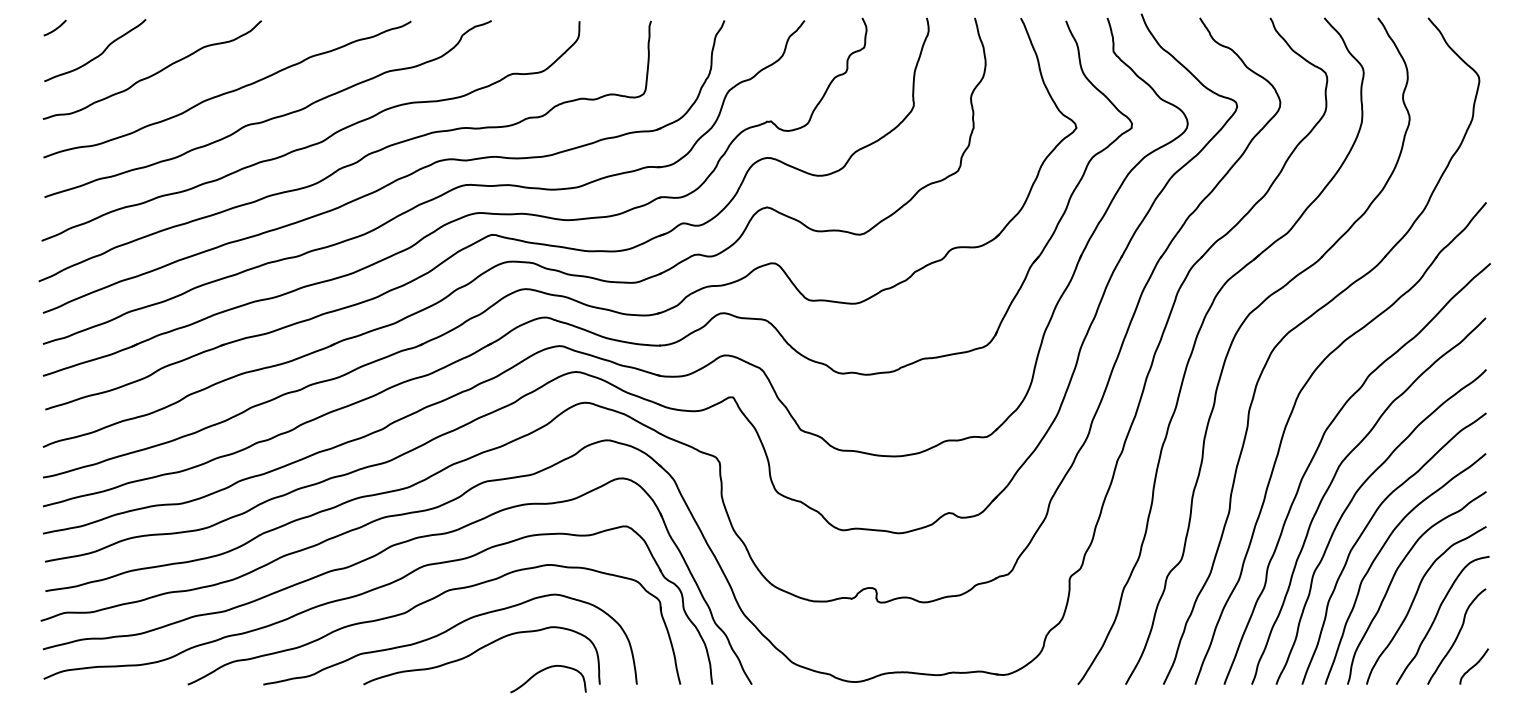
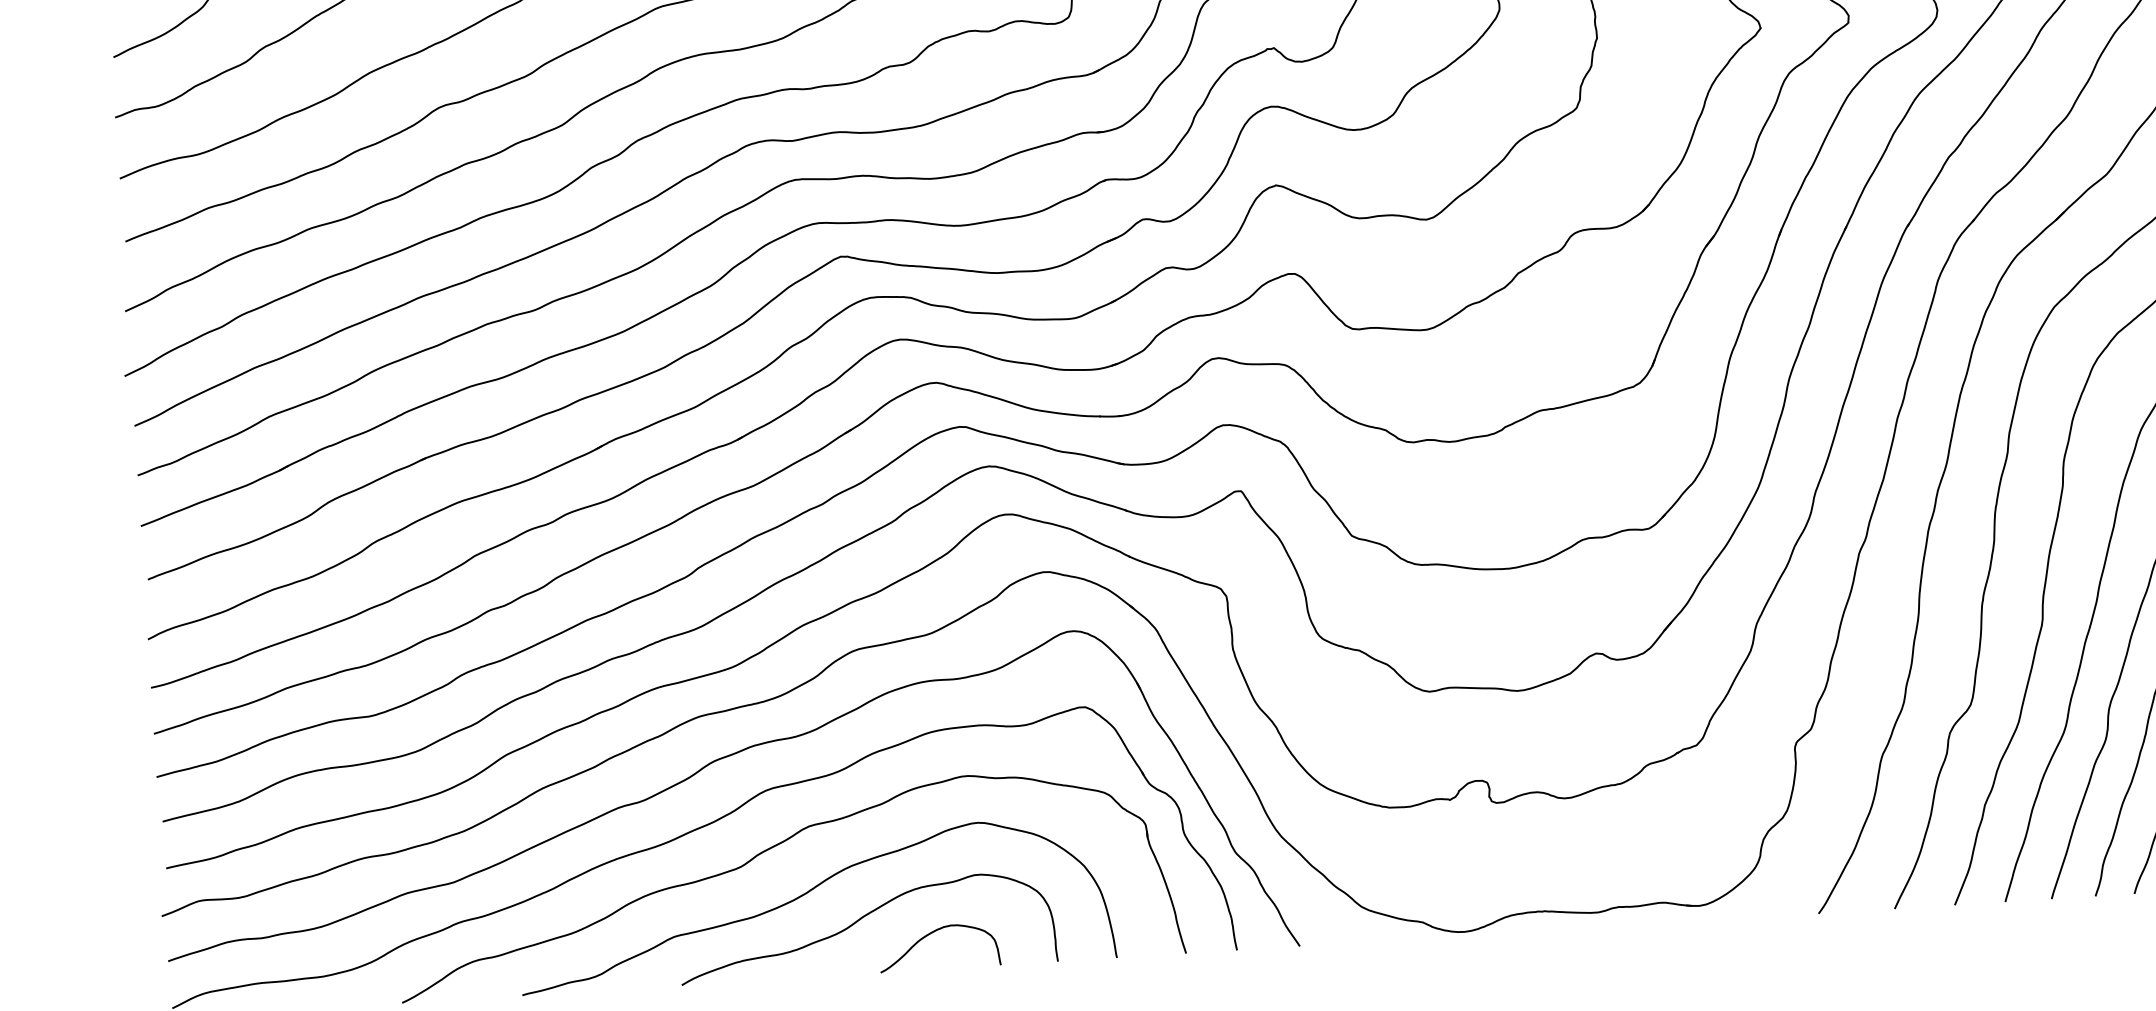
curve: (544, 670) -> (932, 934), moved

